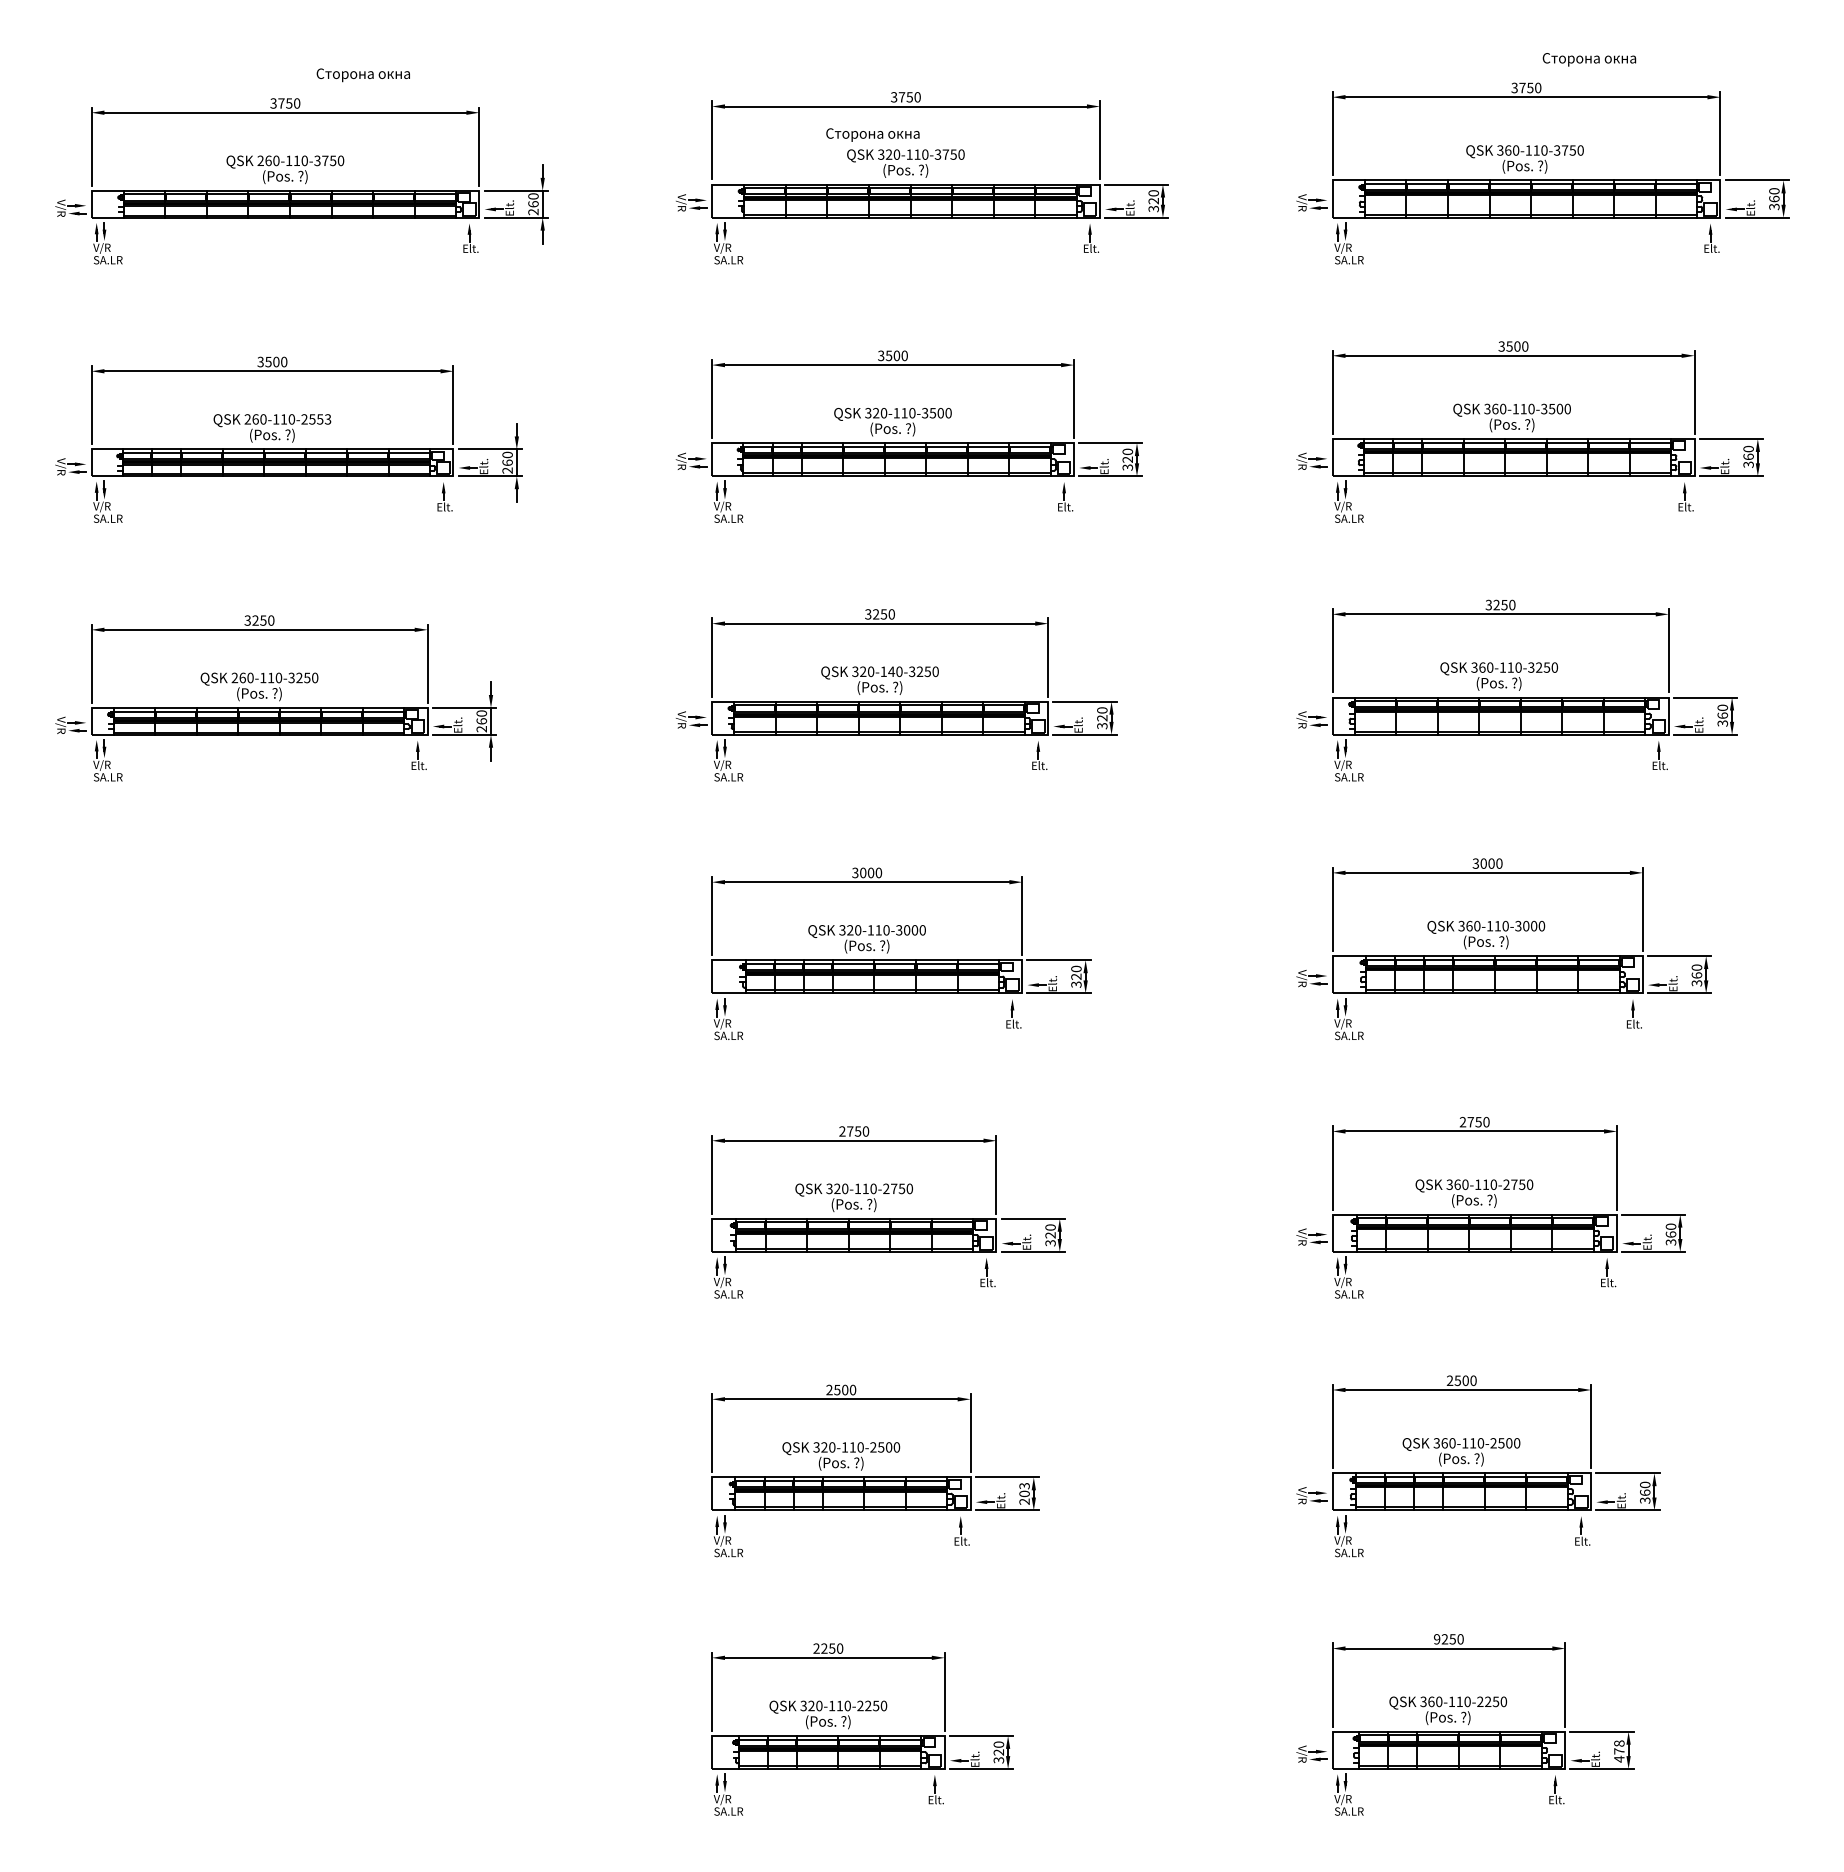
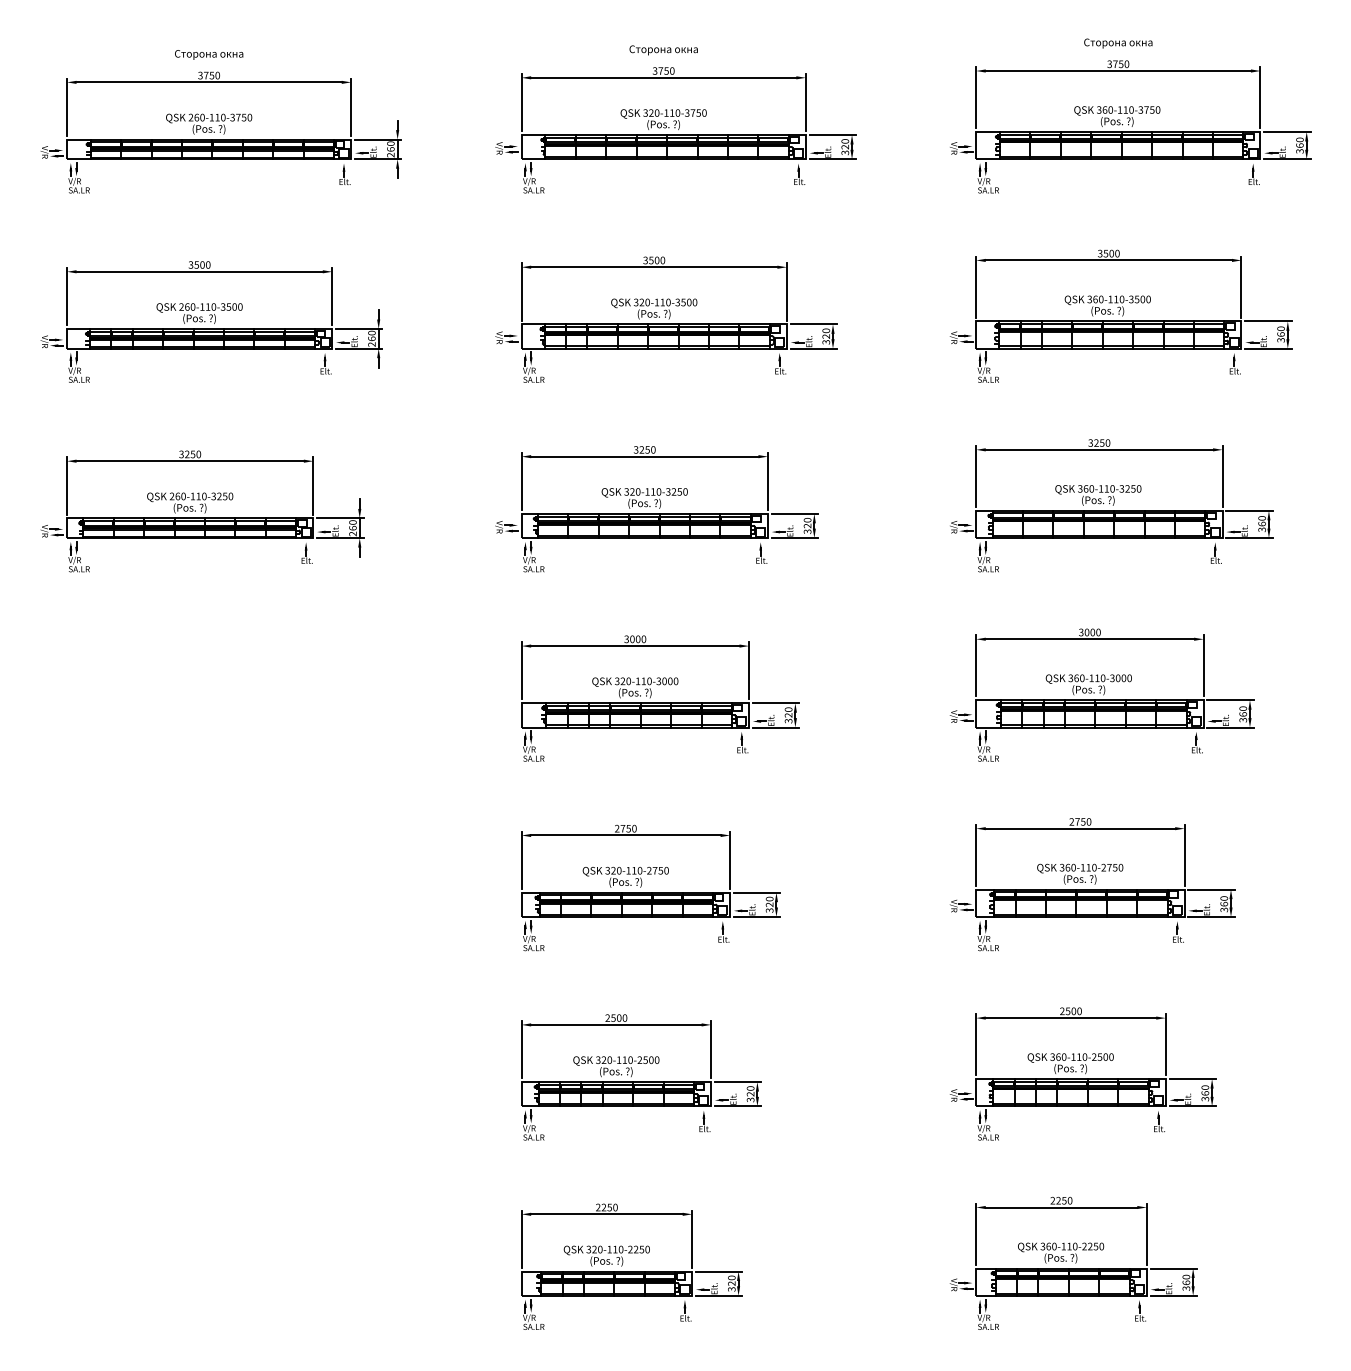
text: (1589, 59) -> (1118, 43), moved
text: (362, 75) -> (208, 55), moved
text: (872, 134) -> (663, 49), moved
text: (316, 419) -> (231, 307), 260-110-2553 -> 260-110-3500
text: (891, 671) -> (653, 491), 320-140-3250 -> 320-110-3250
text: (1024, 1493) -> (750, 1093), 203 -> 320
text: (1437, 1639) -> (1053, 1200), 9250 -> 2250
text: (1619, 1751) -> (1186, 1282), 478 -> 360

